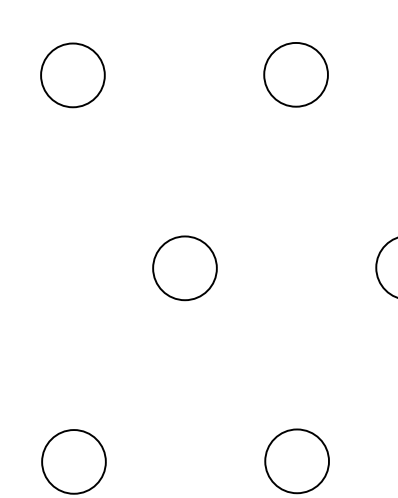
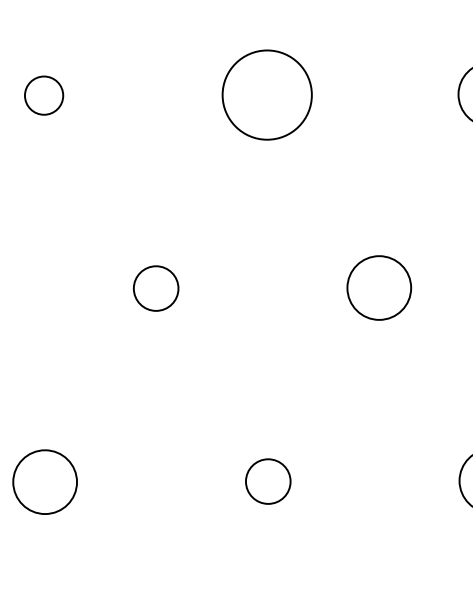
circle: (296, 74) -> (267, 94), size x1.4
circle: (72, 75) -> (43, 95), size x0.6
circle: (185, 268) -> (156, 288), size x0.7
circle: (297, 461) -> (268, 481), size x0.7

